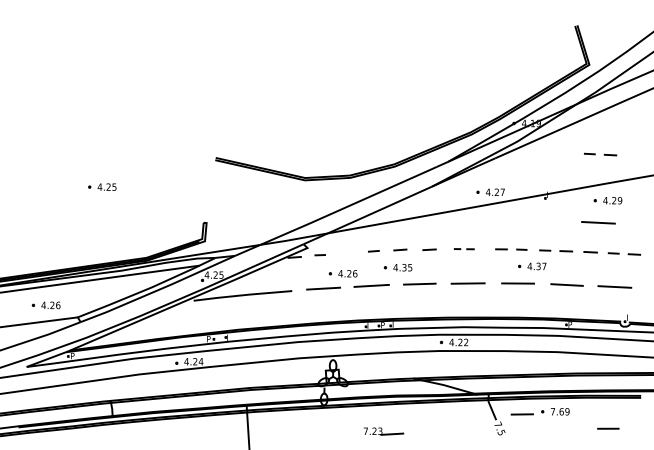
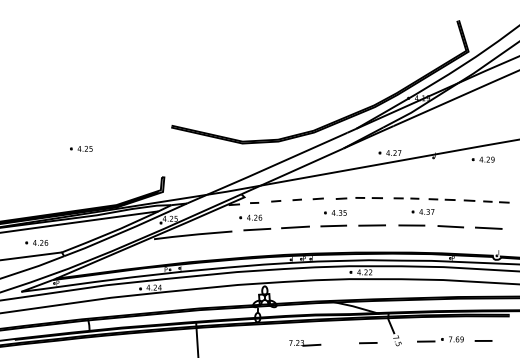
line: (604, 153) -> (480, 122), removed
line: (598, 221) -> (475, 176), removed
part: (463, 249) -> (368, 198), size x1.67
line: (347, 253) -> (276, 201), added
part: (398, 267) -> (335, 212), moved
part: (342, 273) -> (250, 217), moved
part: (540, 411) -> (440, 339), moved
line: (463, 431) -> (368, 343), added

